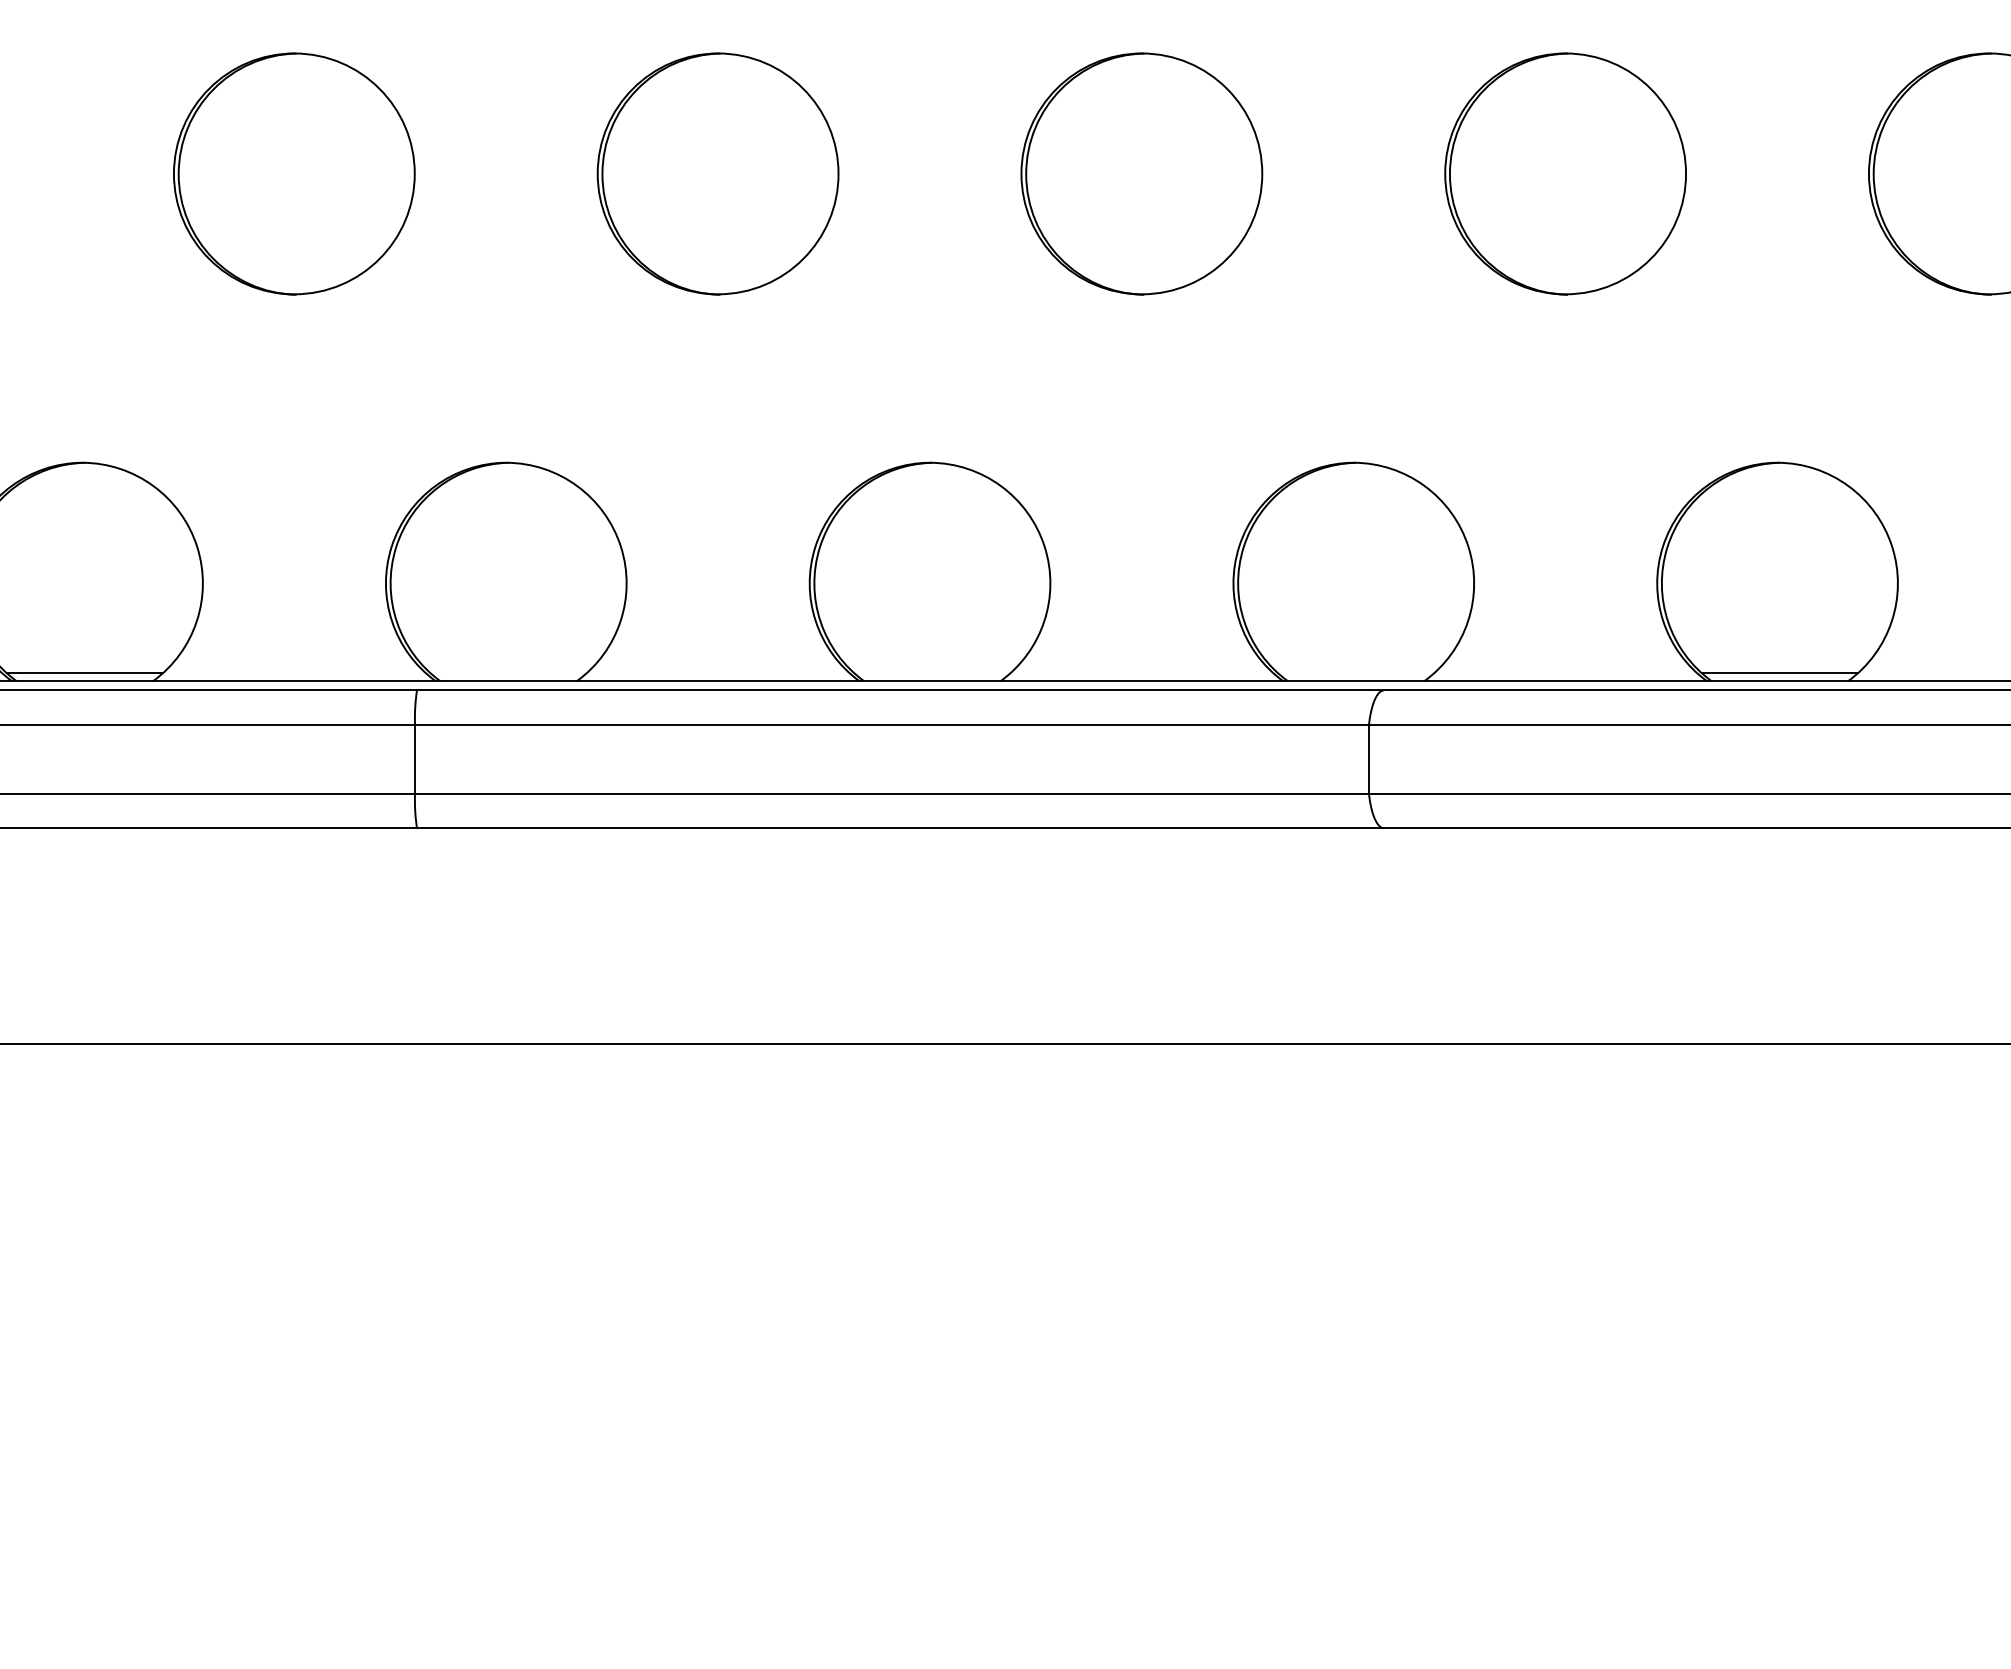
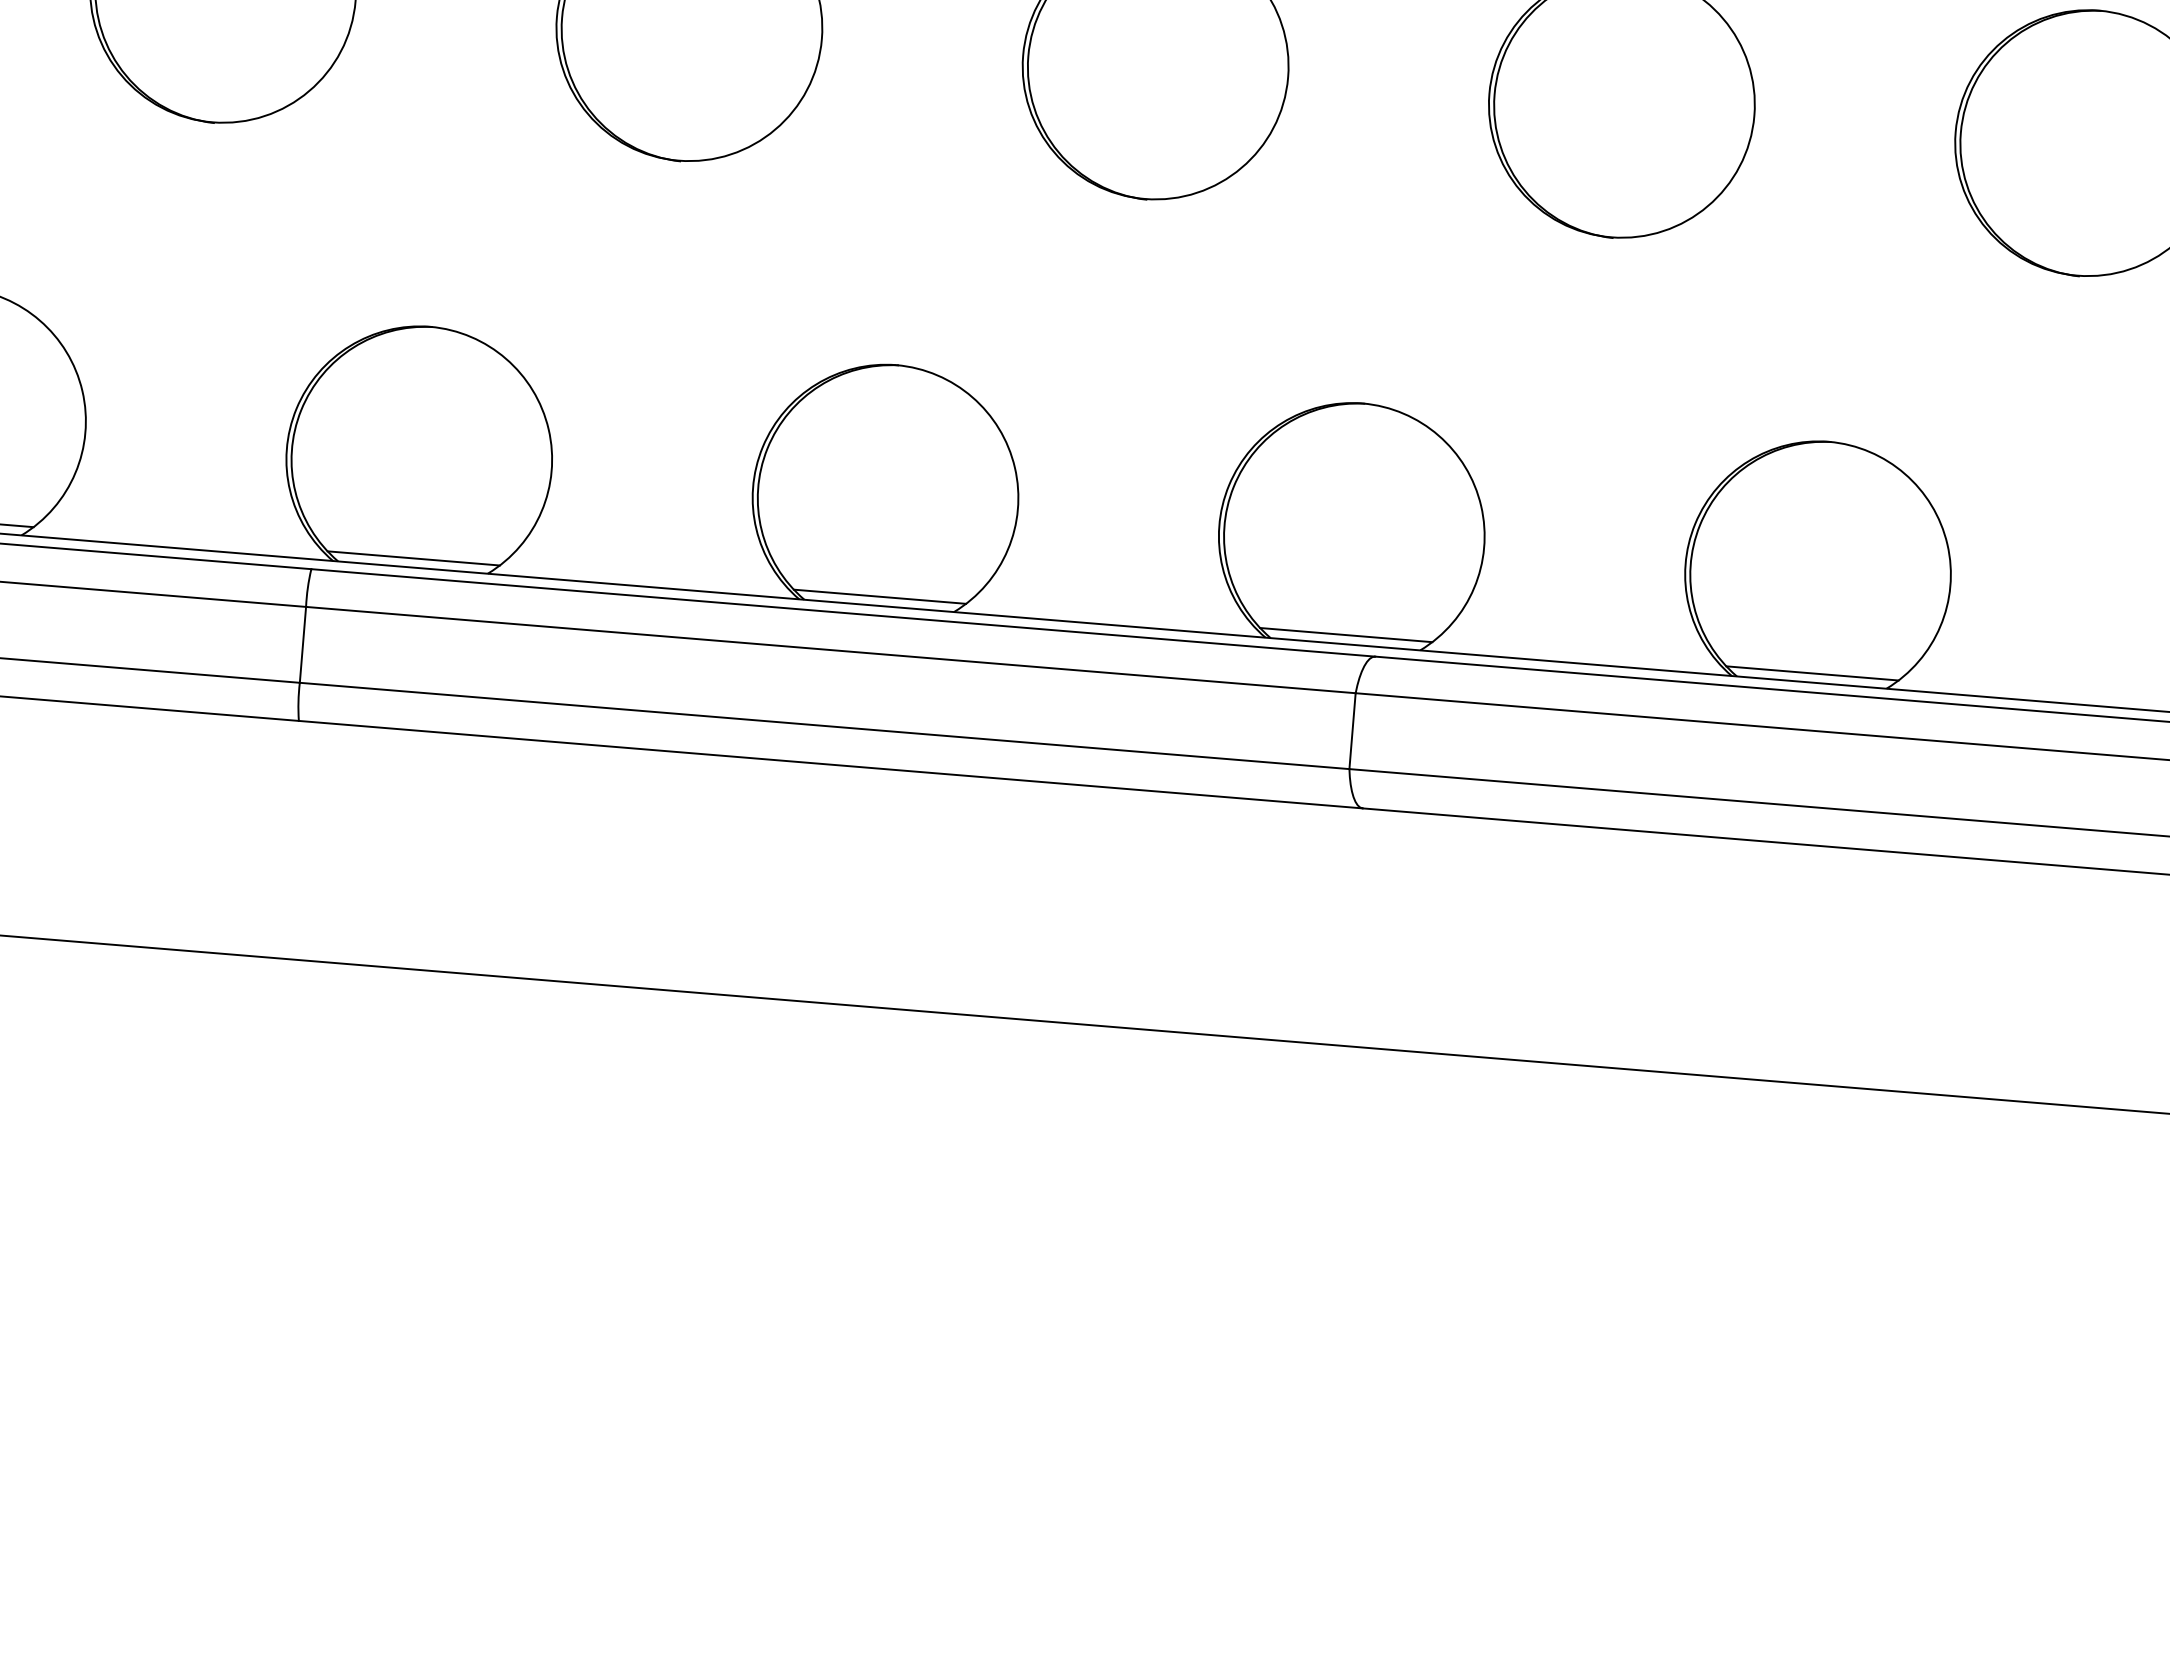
line: (508, 673) -> (413, 558), added
line: (932, 673) -> (880, 597), added
line: (1355, 673) -> (1345, 635), added

